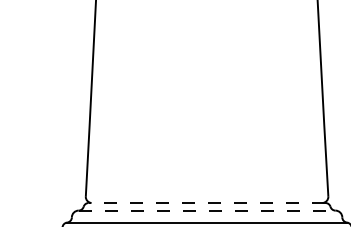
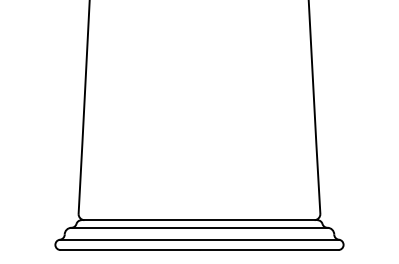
line: (207, 203) -> (199, 220), dashed -> solid
line: (208, 210) -> (200, 227), dashed -> solid

